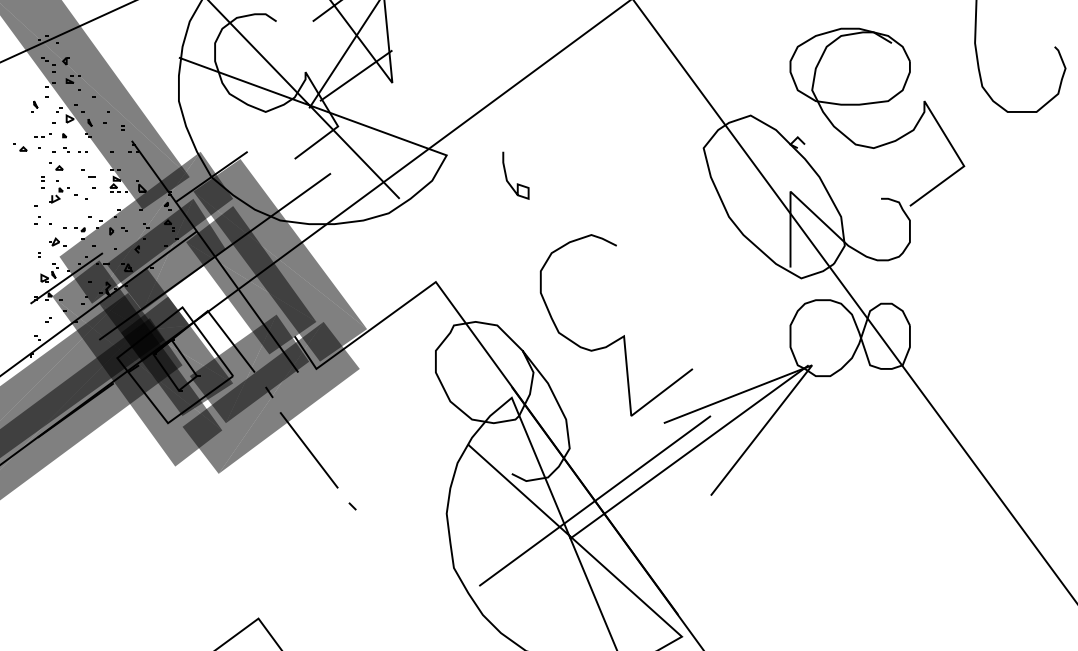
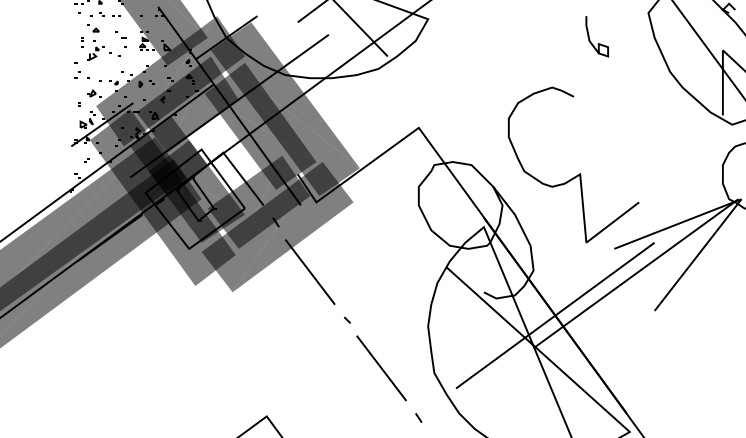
part: (20, 147) -> (62, 12), removed
curve: (516, 183) -> (597, 43), moved
line: (392, 562) -> (381, 368), added
line: (435, 620) -> (418, 418), added

